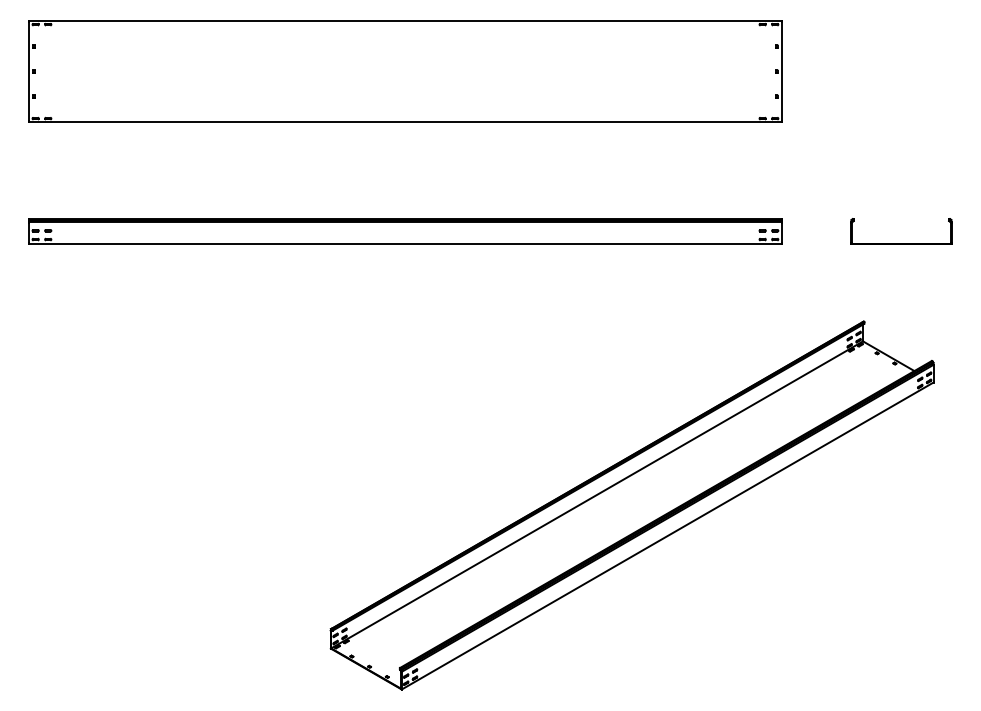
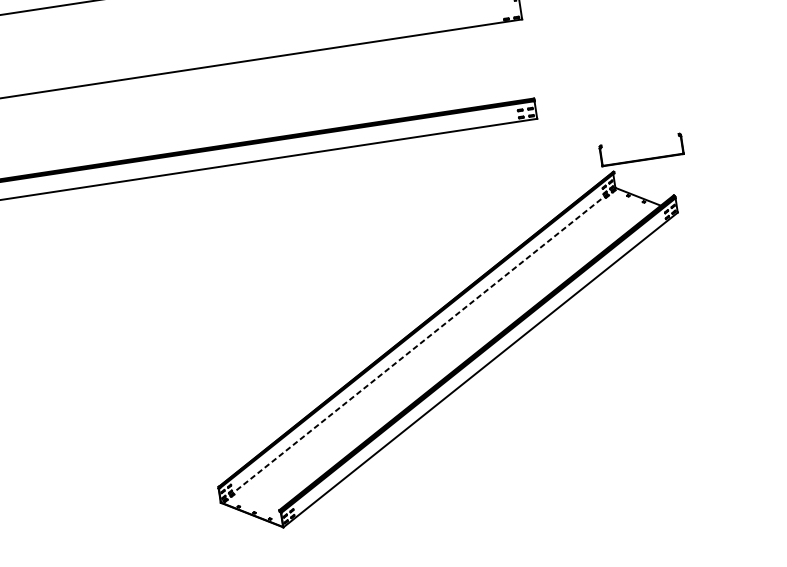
part: (901, 243) -> (643, 159), moved
line: (596, 495) -> (417, 345), solid -> dashed

